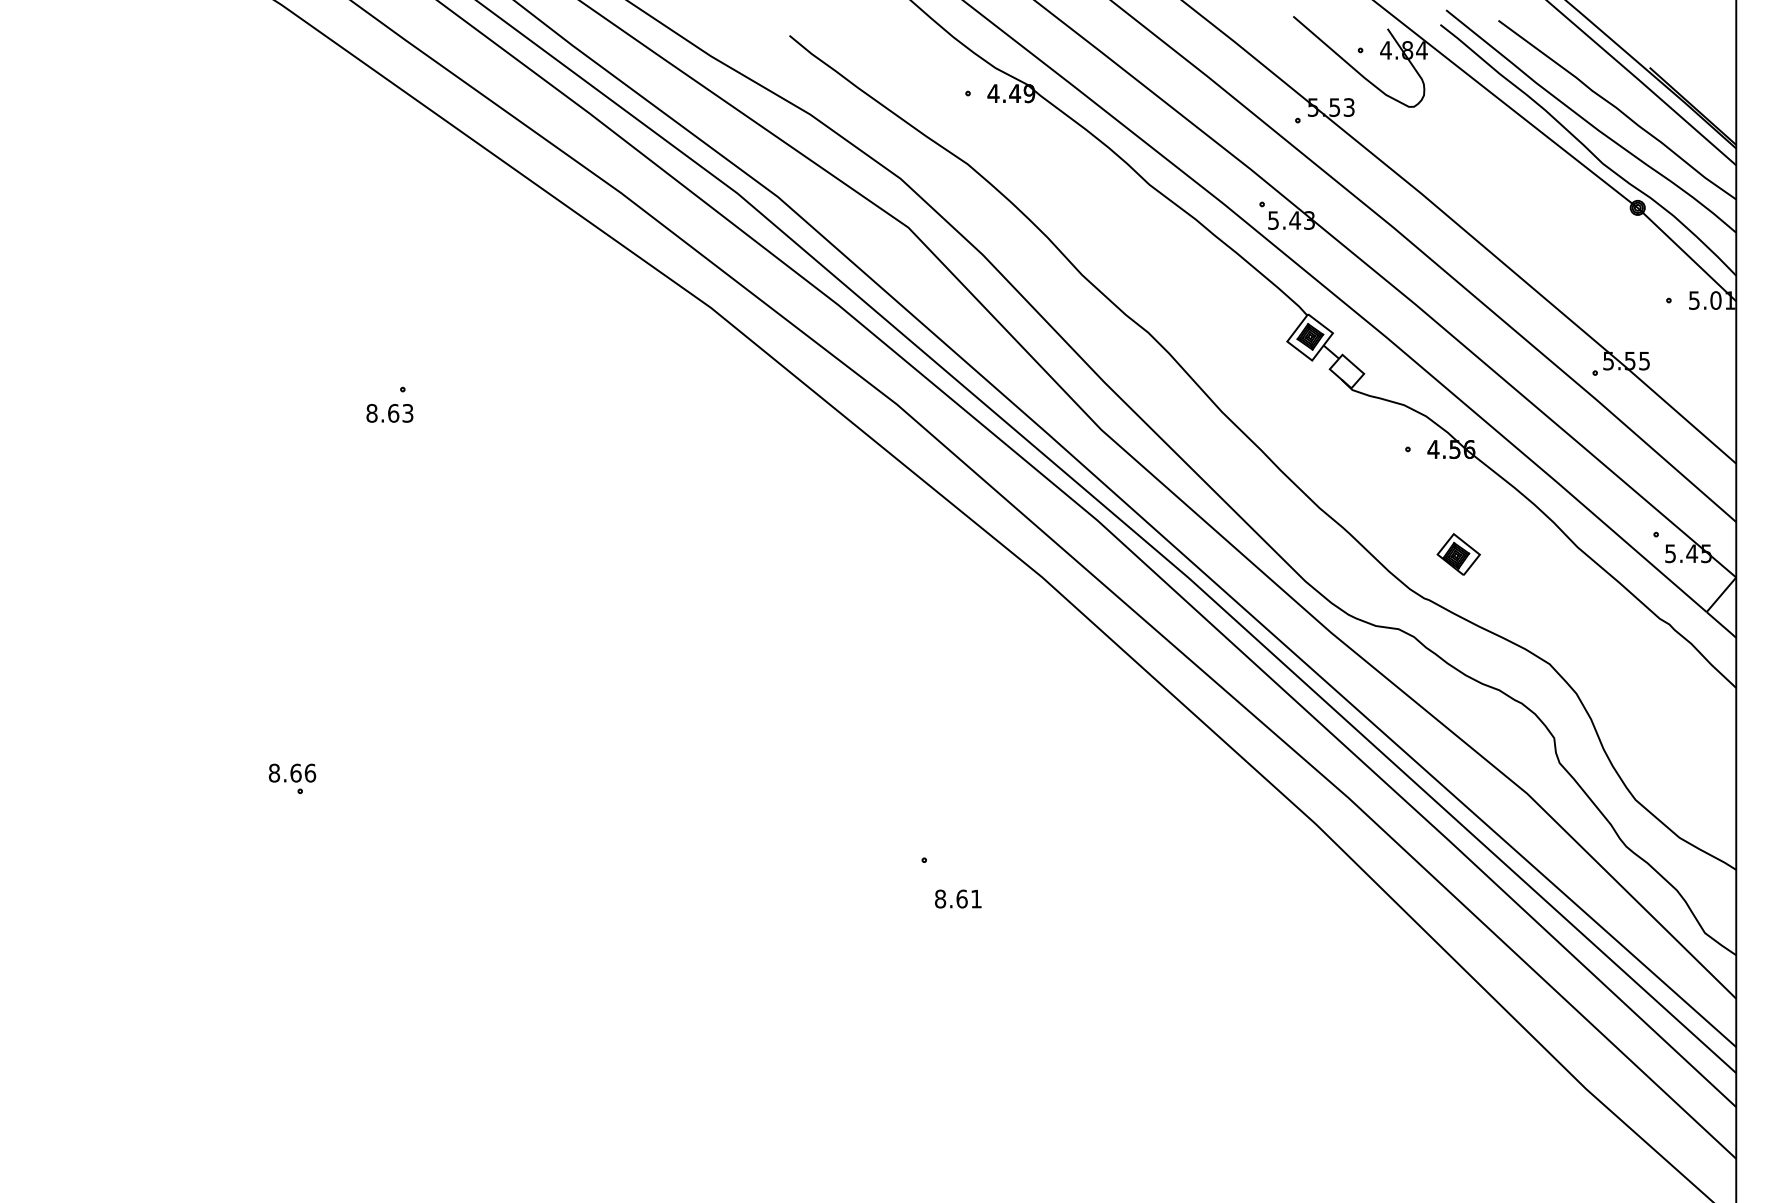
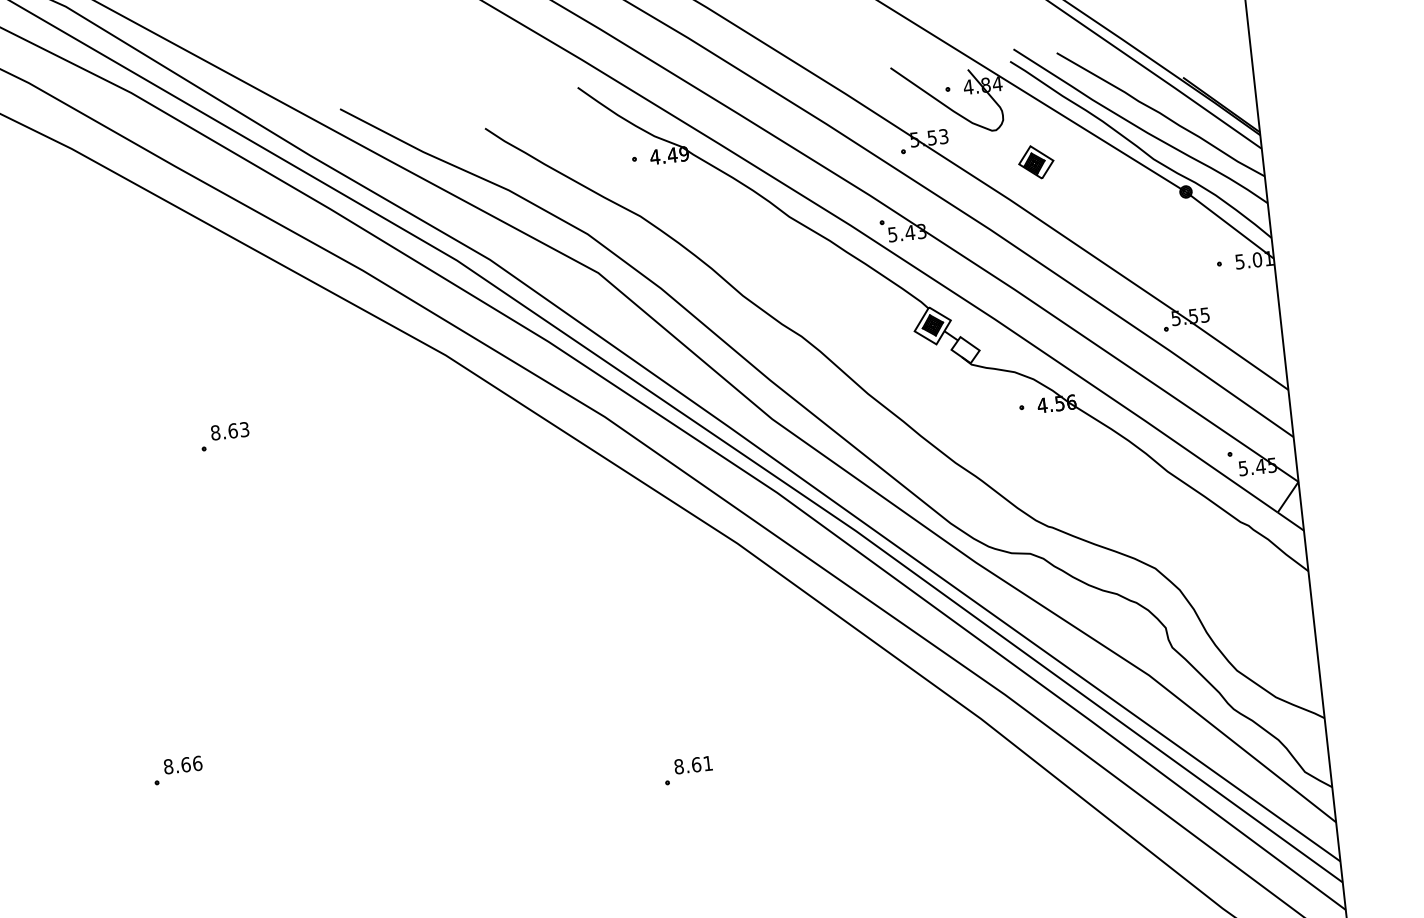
text: (389, 413) -> (229, 431), moved
part: (1458, 554) -> (1036, 162), moved
text: (292, 772) -> (183, 764), moved
text: (958, 898) -> (693, 764), moved

